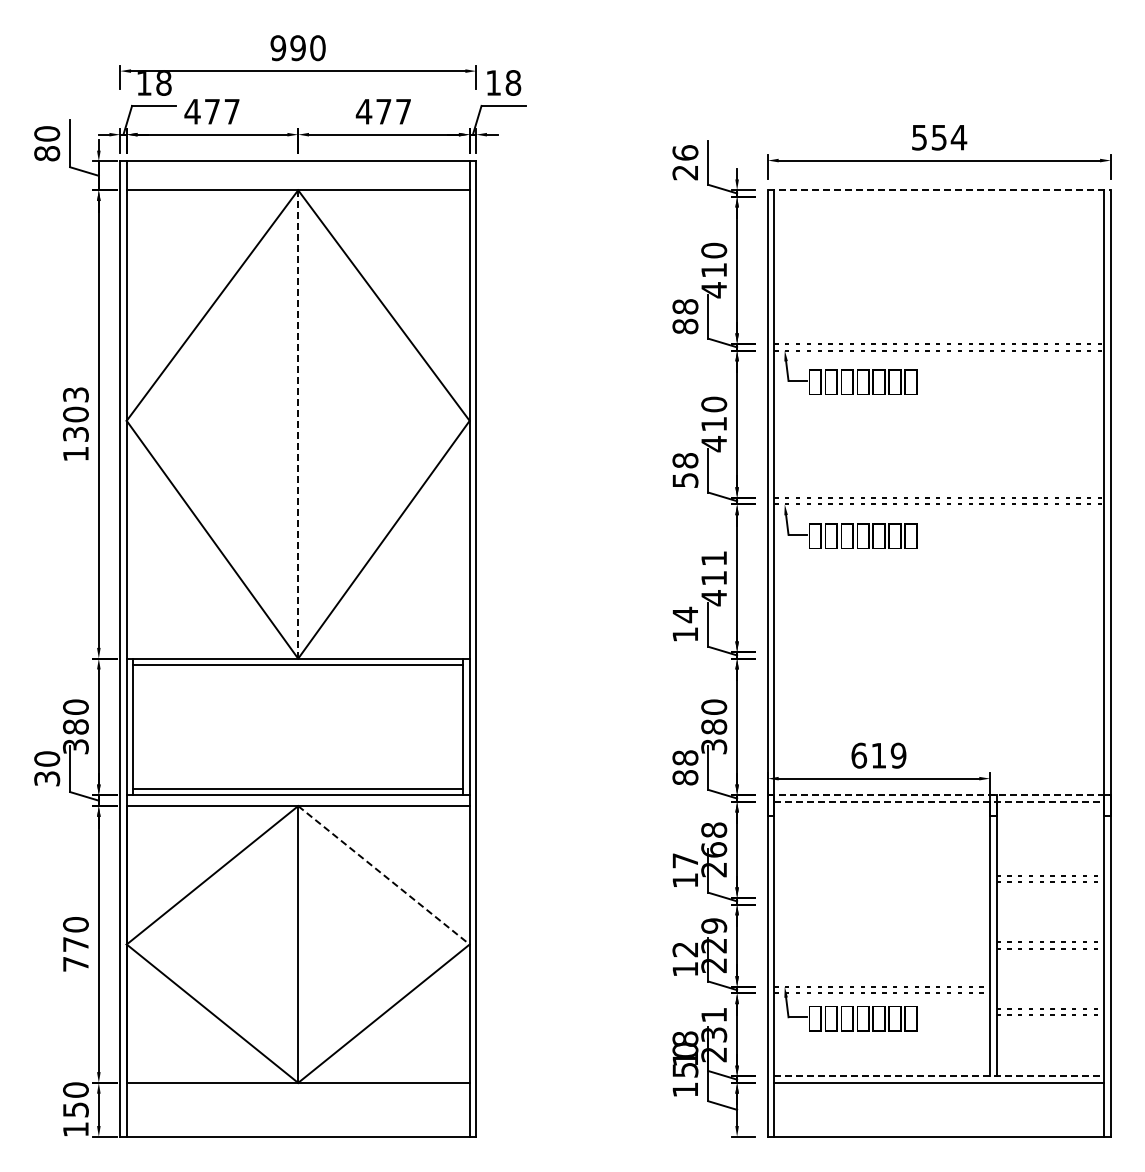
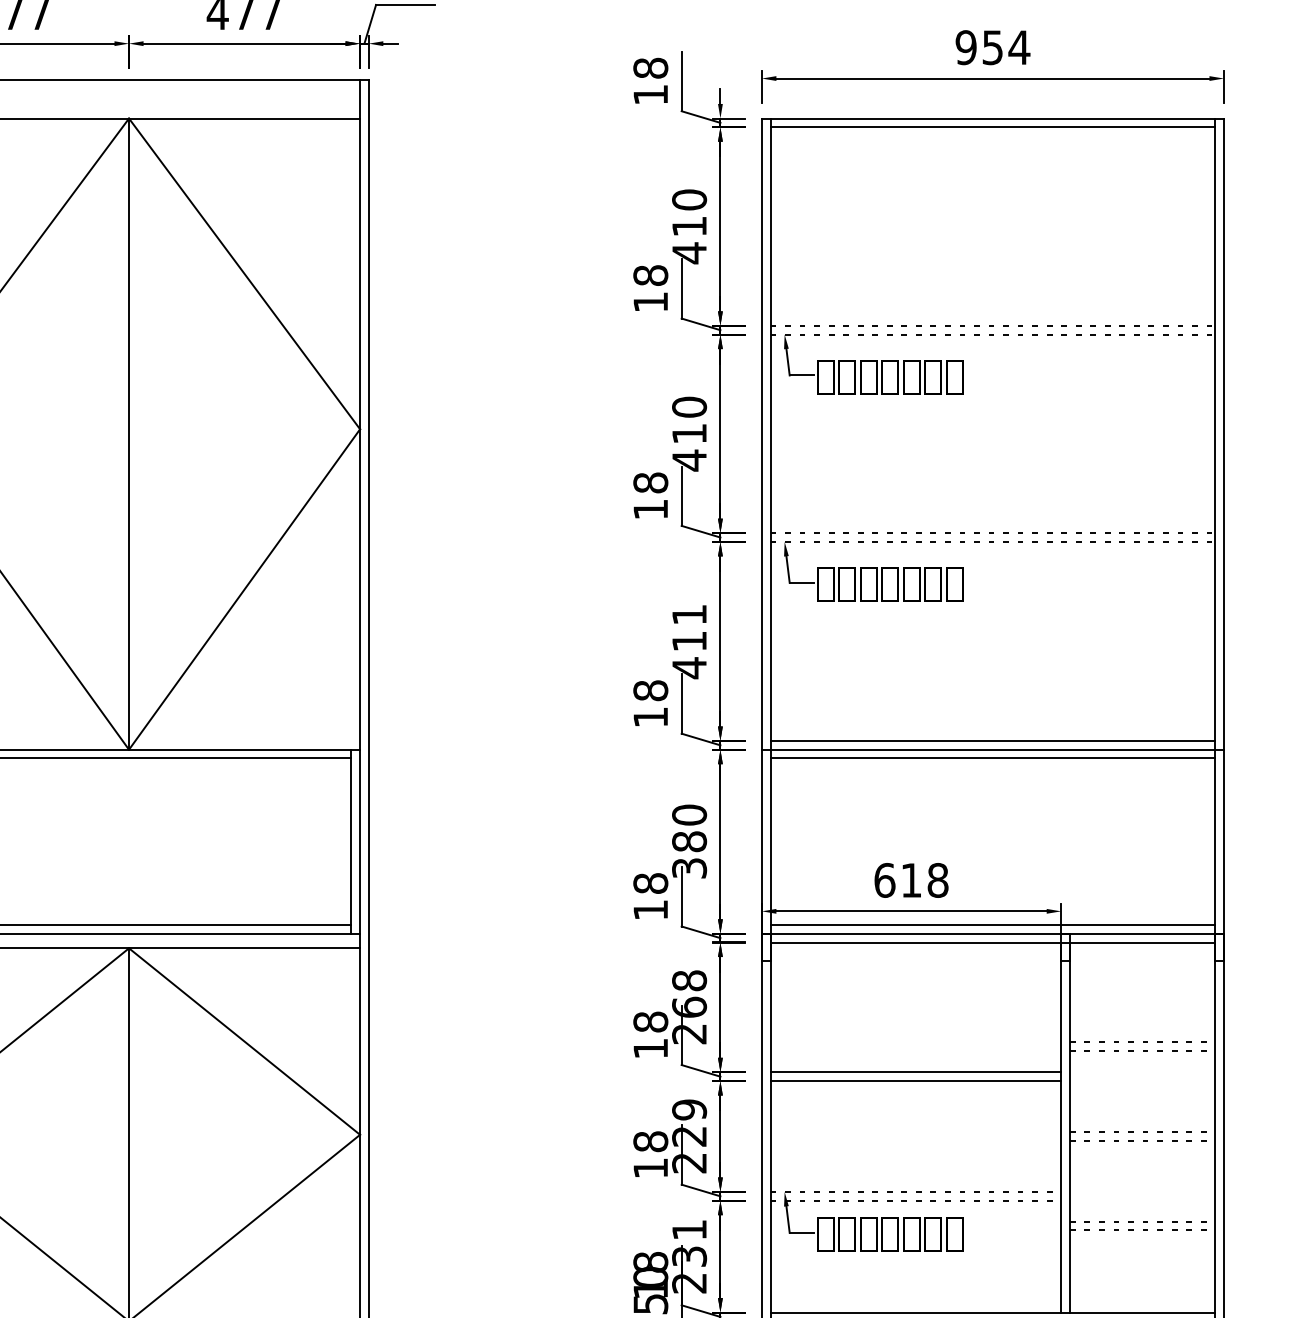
text: (919, 137) -> (966, 47), 554 -> 954
text: (685, 162) -> (650, 81), 26 -> 18
line: (939, 190) -> (993, 118), dashed -> solid
line: (939, 196) -> (993, 126), added
text: (685, 326) -> (650, 302), 88 -> 18
line: (298, 423) -> (129, 432), dashed -> solid
text: (685, 480) -> (650, 509), 58 -> 18
text: (685, 614) -> (650, 690), 14 -> 18
line: (939, 652) -> (993, 741), added
line: (938, 658) -> (991, 749), added
line: (939, 665) -> (993, 758), added
text: (898, 755) -> (937, 880), 619 -> 618
text: (685, 777) -> (650, 909), 88 -> 18
line: (939, 788) -> (993, 924), added
line: (939, 795) -> (993, 934), dashed -> solid
line: (939, 801) -> (993, 942), dashed -> solid
text: (685, 860) -> (650, 1021), 17 -> 18
line: (384, 875) -> (245, 1041), dashed -> solid
line: (882, 898) -> (916, 1072), added
line: (882, 904) -> (916, 1080), added
text: (685, 949) -> (650, 1141), 12 -> 18
line: (939, 1076) -> (993, 1312), dashed -> solid

